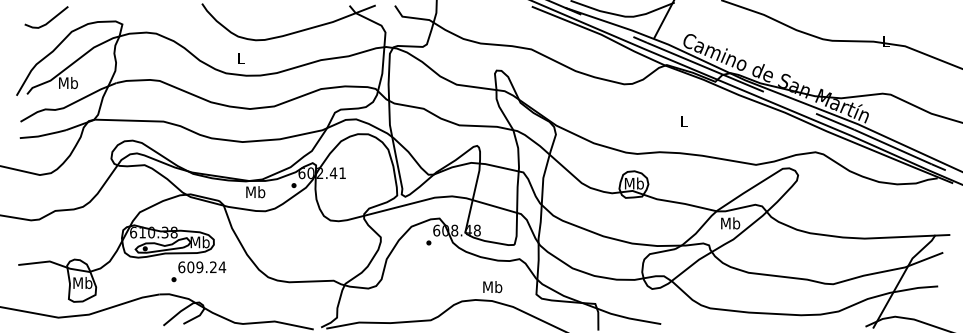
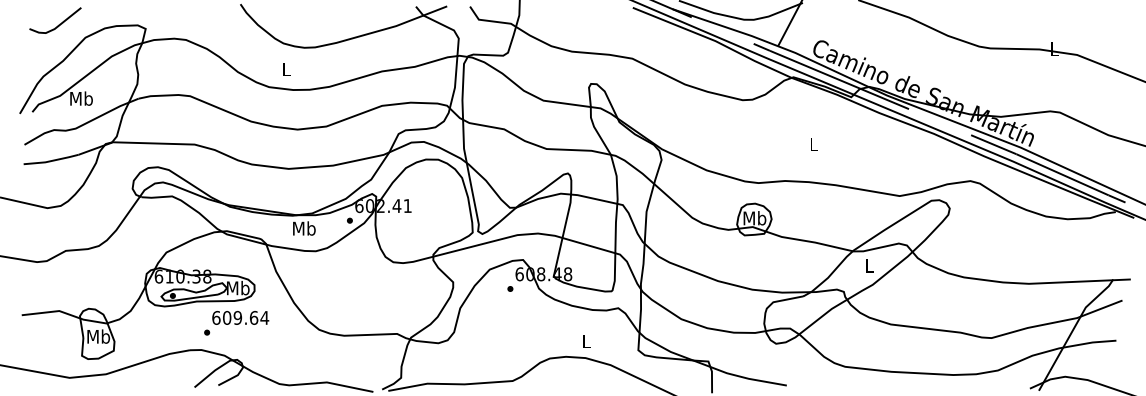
text: (730, 223) -> (869, 265), Mb -> L
text: (213, 267) -> (254, 318), 609.24 -> 609.64
text: (492, 287) -> (586, 341), Mb -> L

